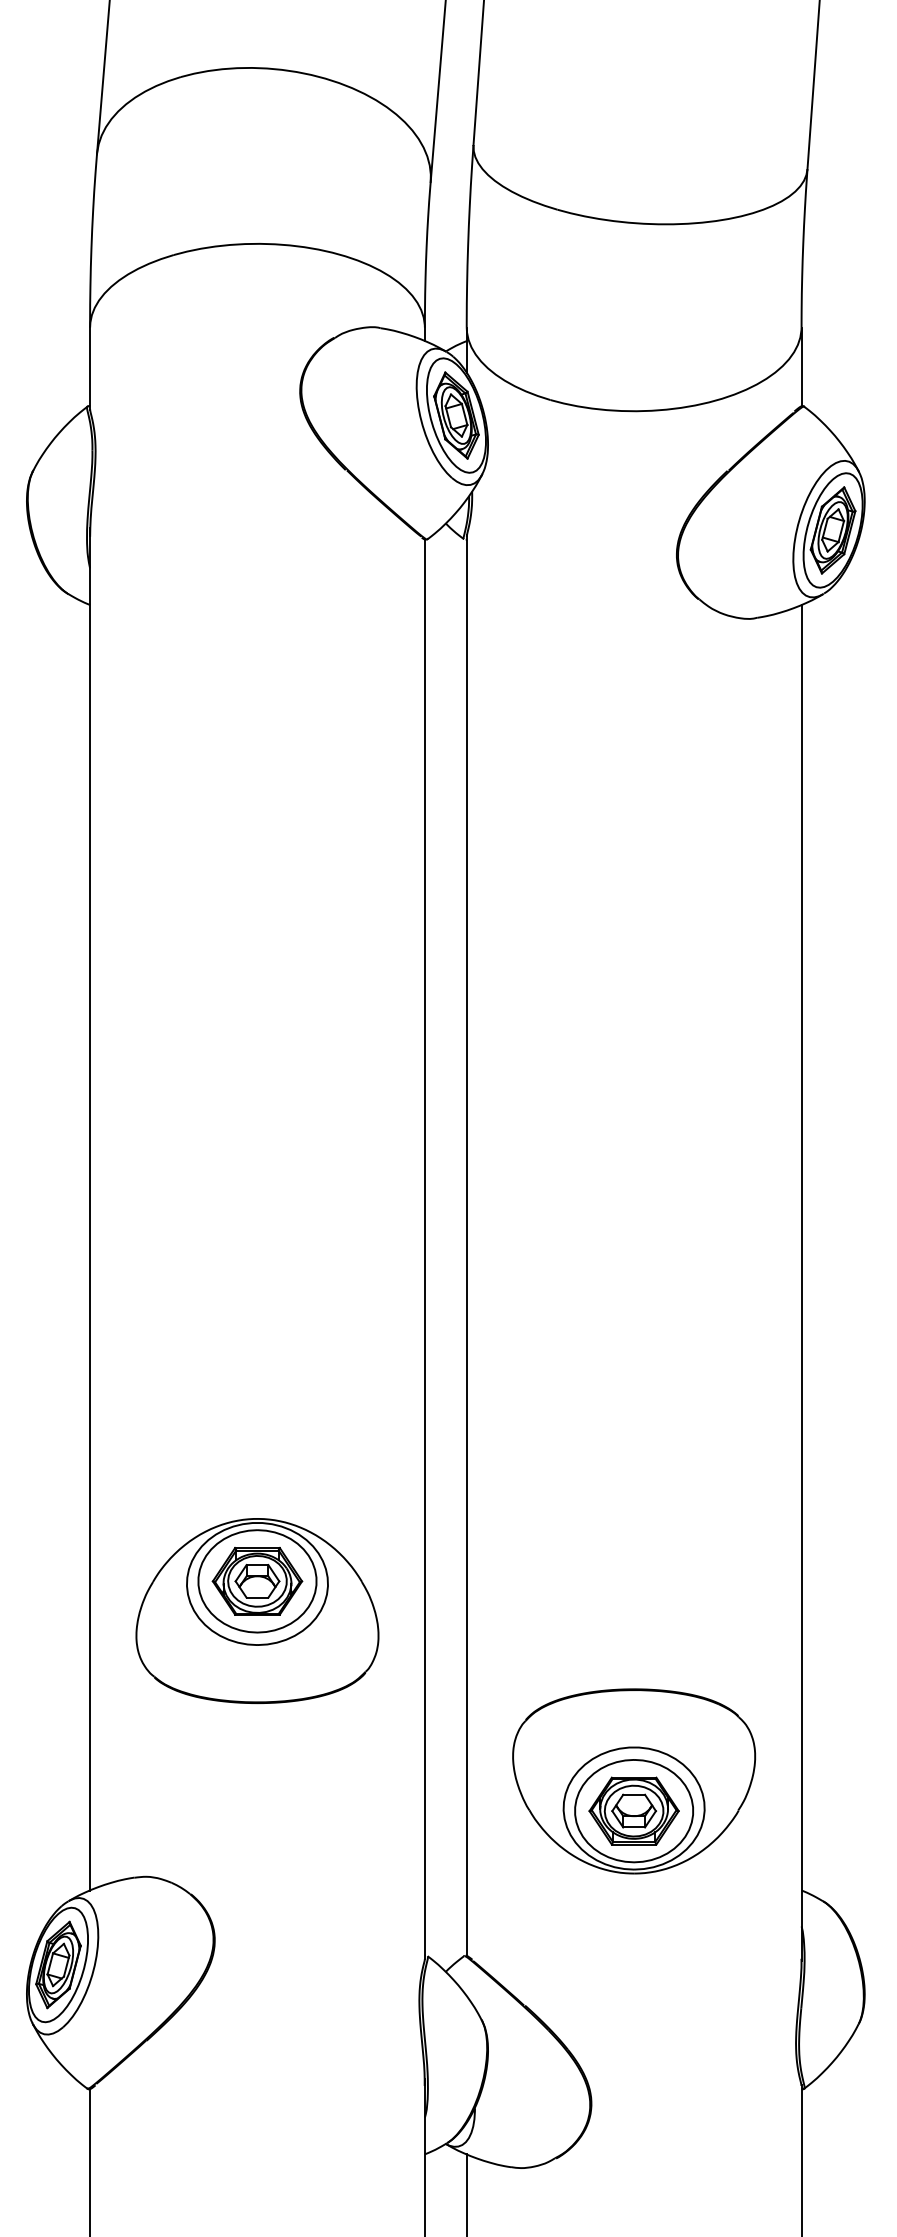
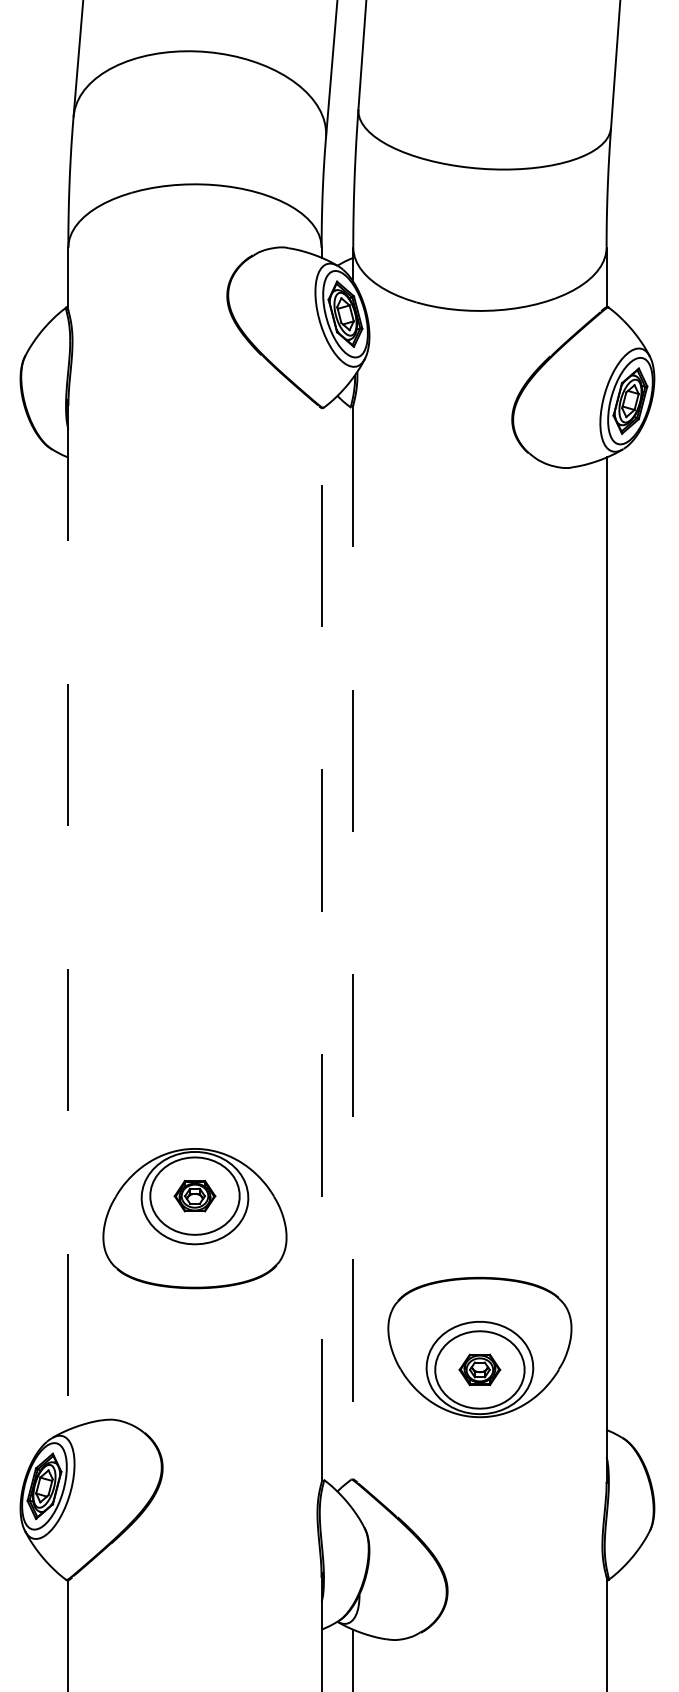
line: (90, 1209) -> (68, 914), solid -> dashed
line: (466, 1245) -> (353, 942), solid -> dashed
line: (424, 1249) -> (321, 945), solid -> dashed
part: (257, 1581) -> (195, 1196), size x0.6
part: (633, 1810) -> (479, 1369), size x0.6

